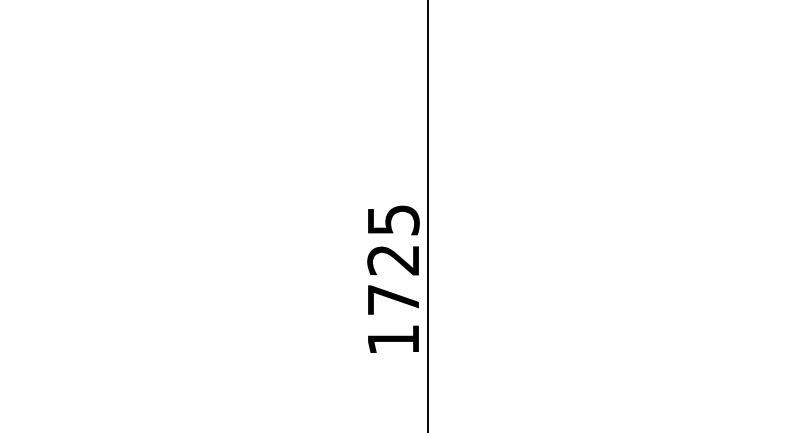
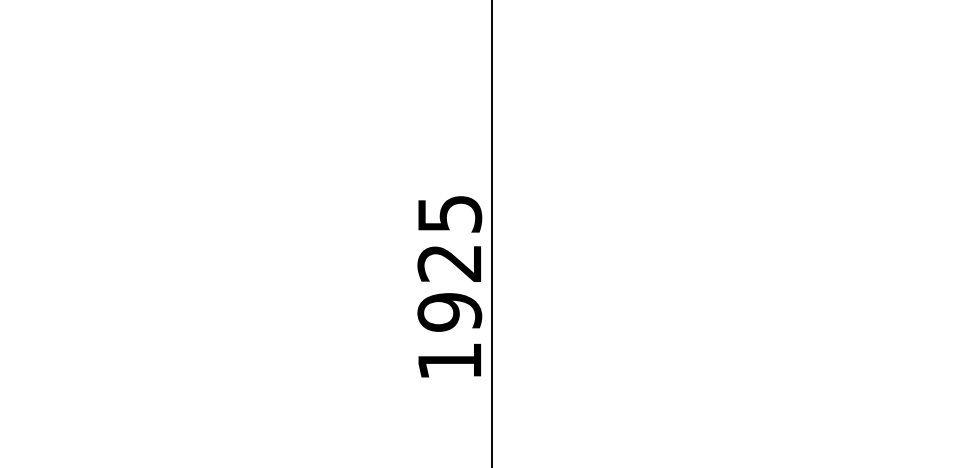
text: (393, 299) -> (449, 311), 1725 -> 1925

